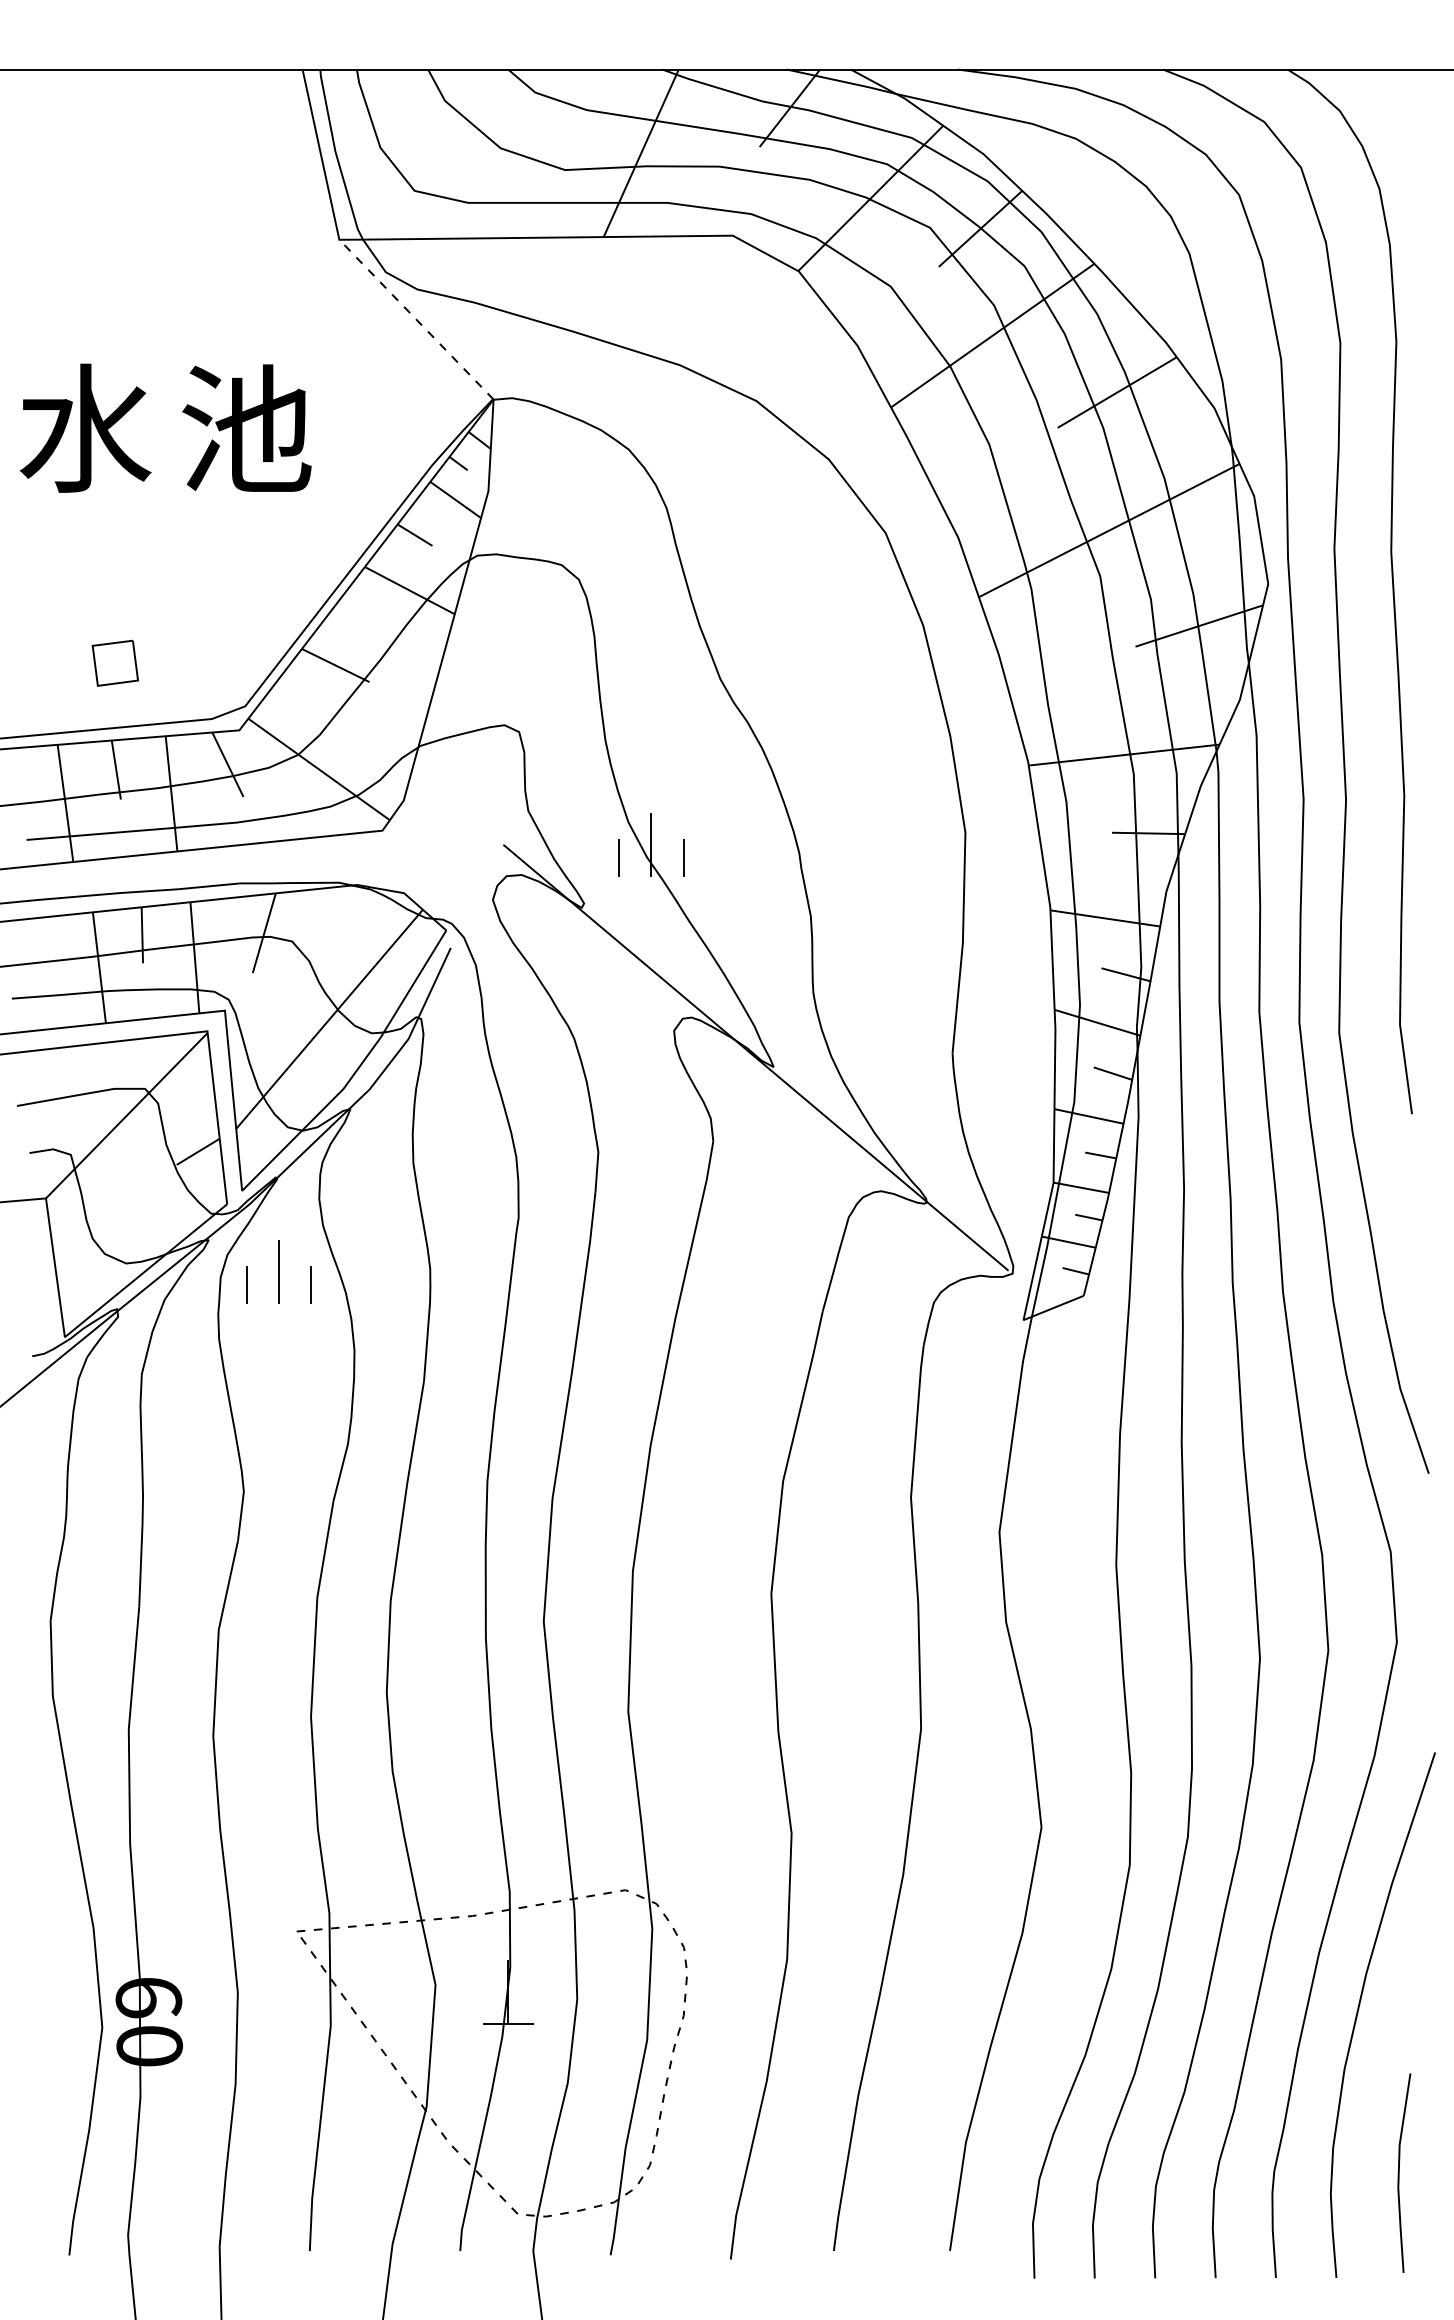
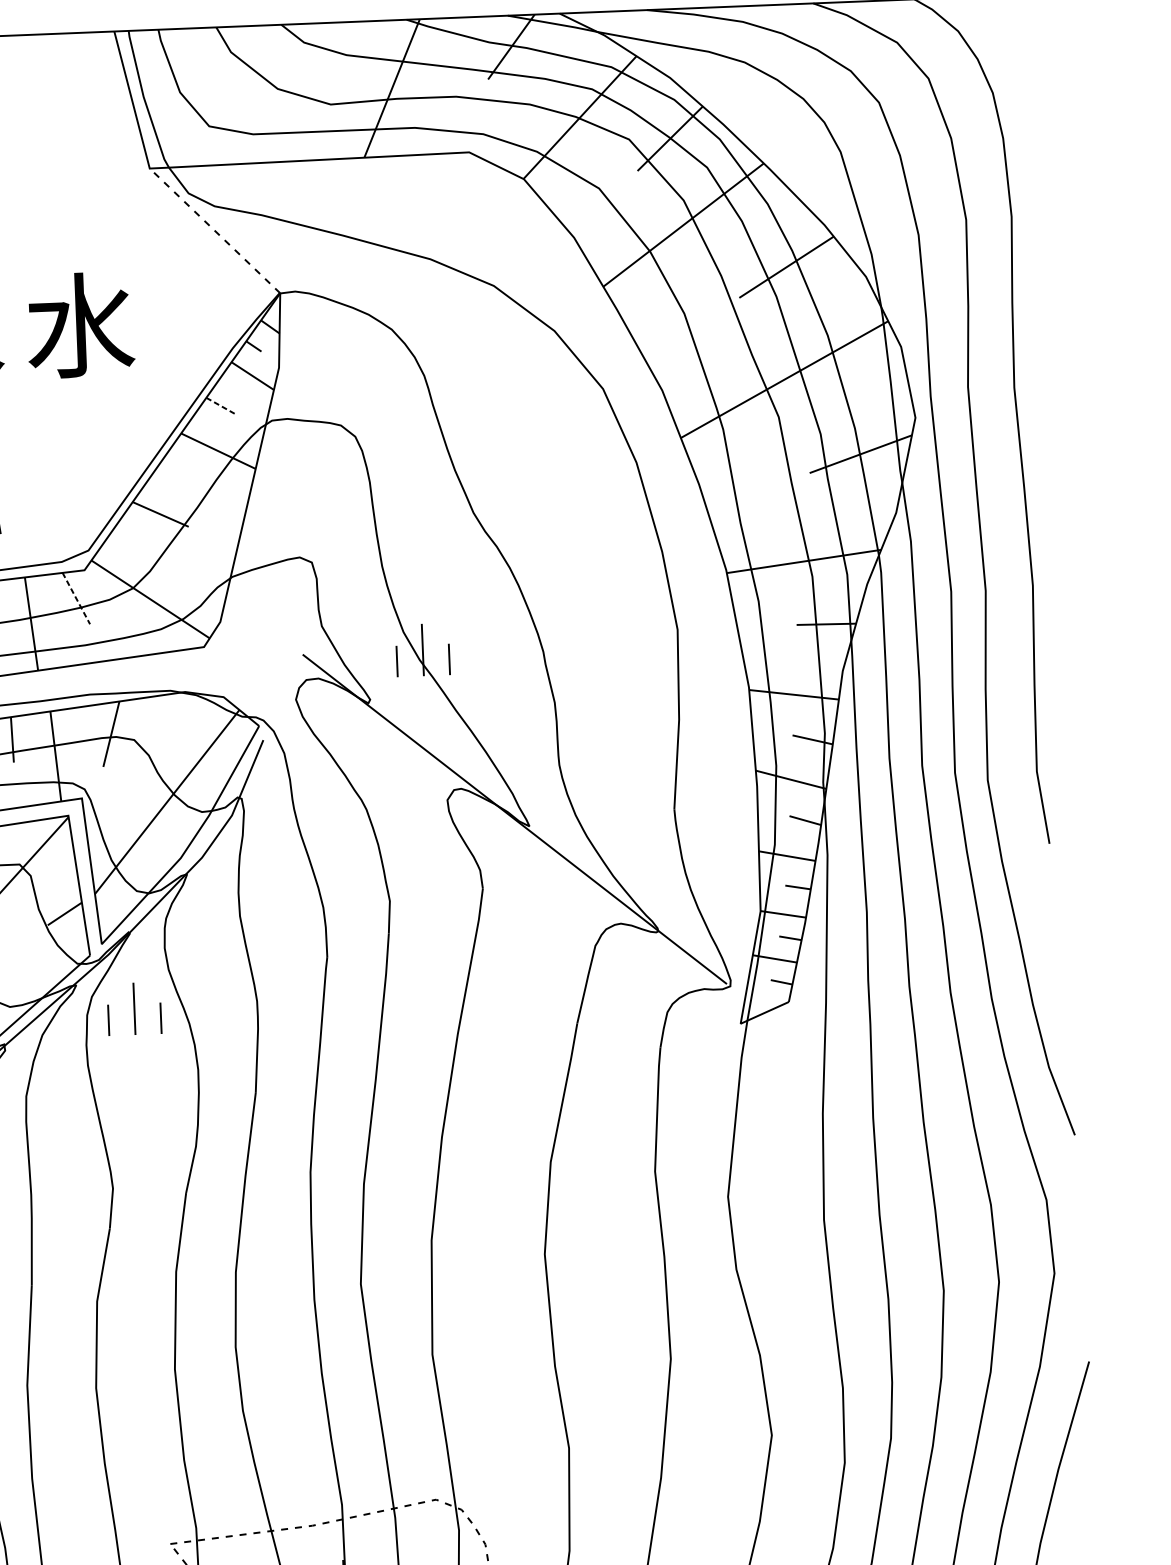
text: (246, 428) -> (80, 324), 池 -> 水
line: (415, 535) -> (221, 406), solid -> dashed
line: (227, 764) -> (76, 598), solid -> dashed

